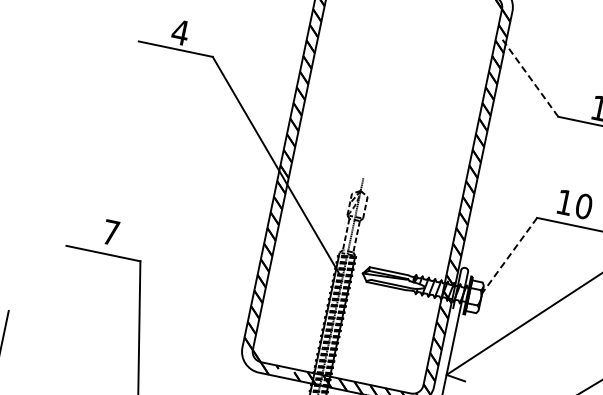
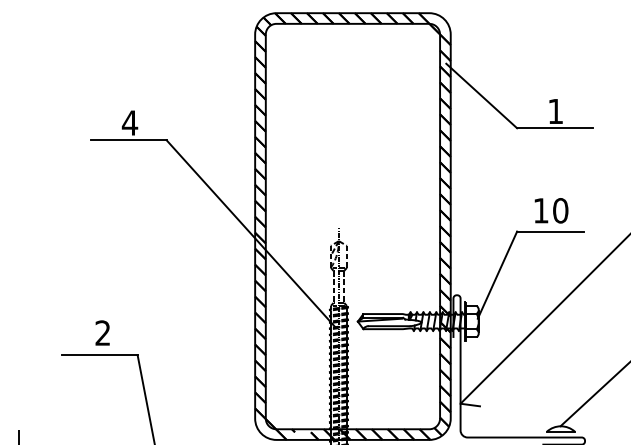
line: (529, 78) -> (481, 96), dashed -> solid
text: (110, 231) -> (102, 332), 7 -> 2
line: (508, 256) -> (497, 275), dashed -> solid

